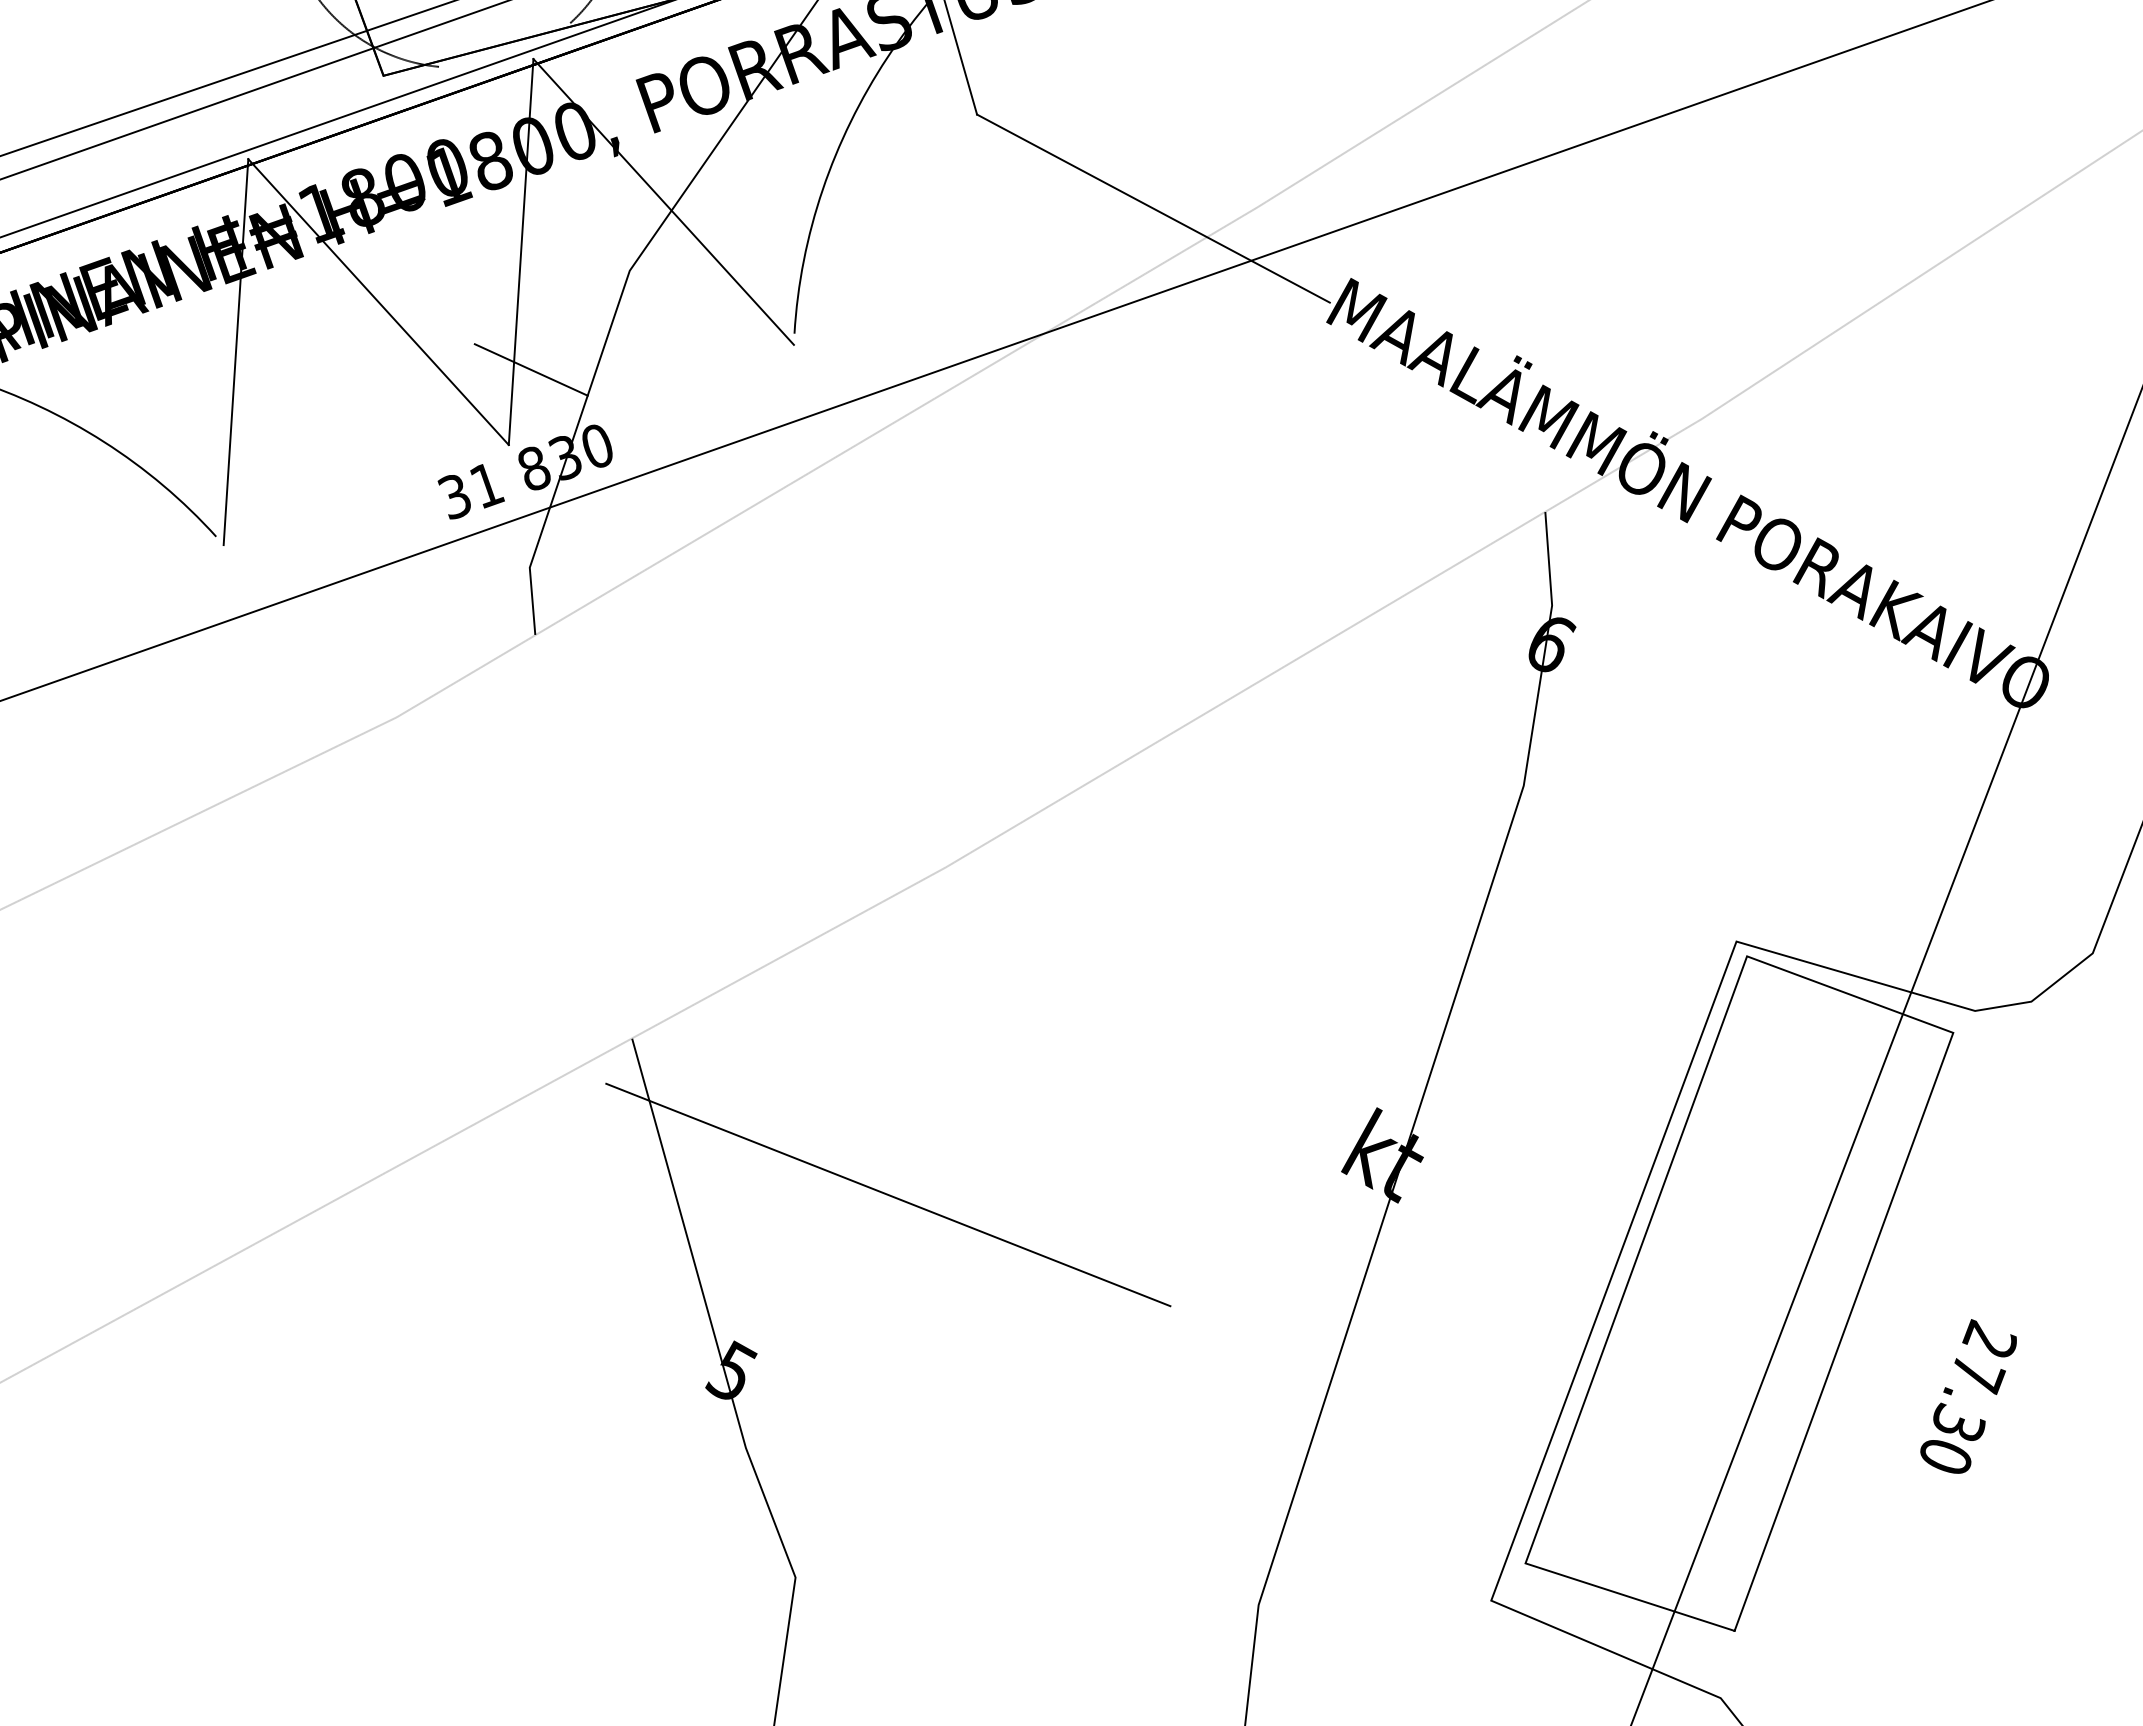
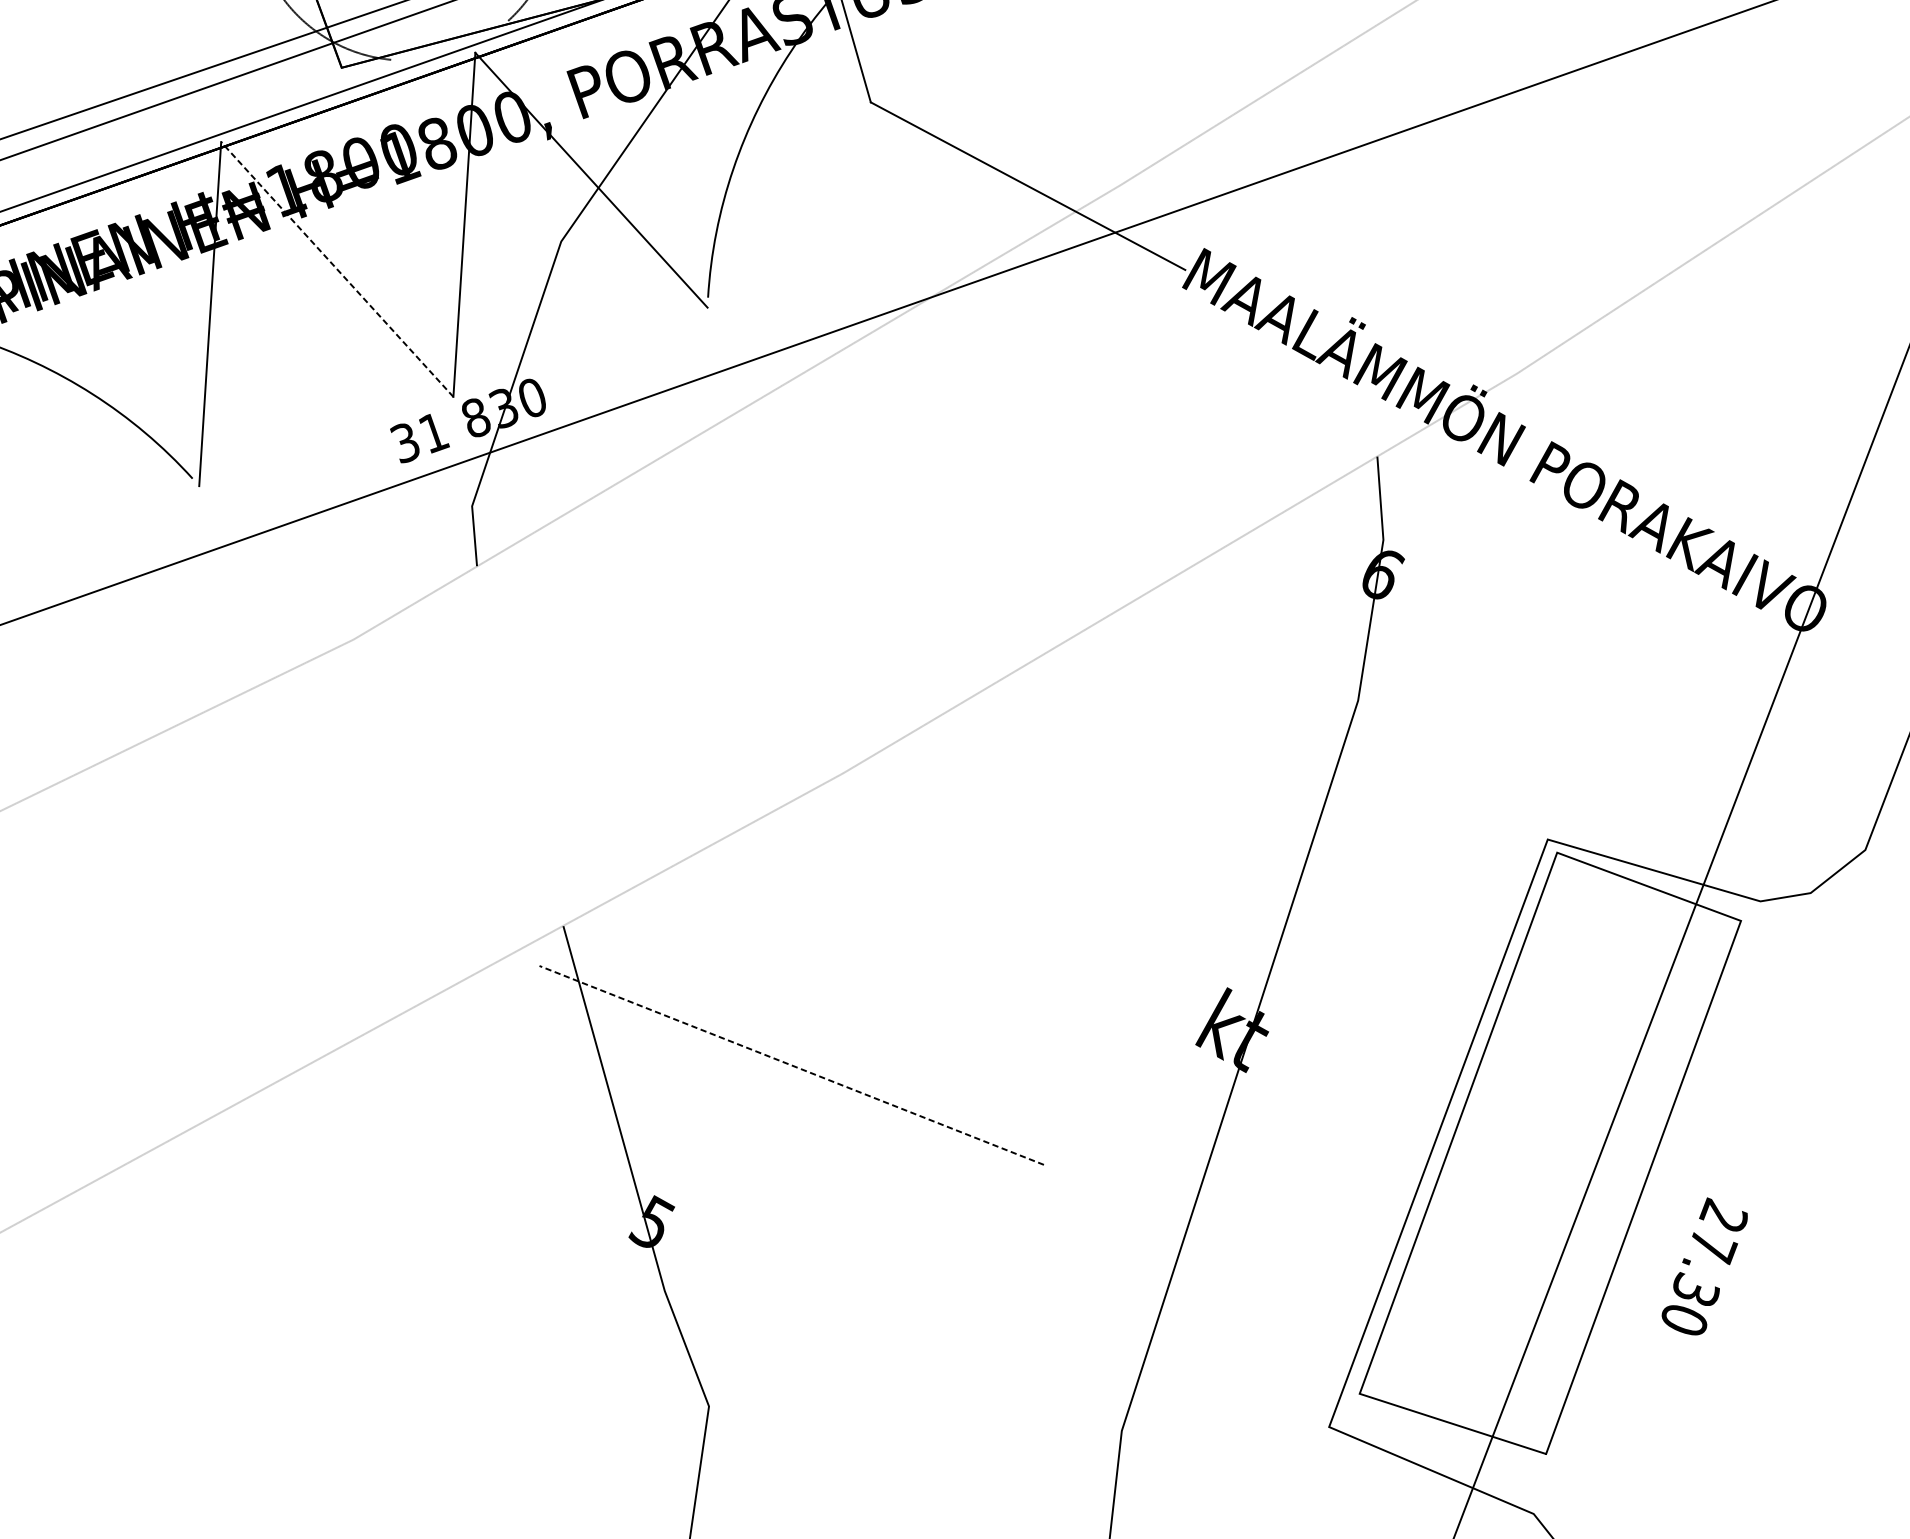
line: (378, 301) -> (337, 268), solid -> dashed
line: (530, 369) -> (472, 329), removed
line: (887, 1194) -> (790, 1064), solid -> dashed
text: (1968, 1396) -> (1704, 1266), moved

